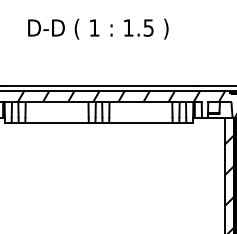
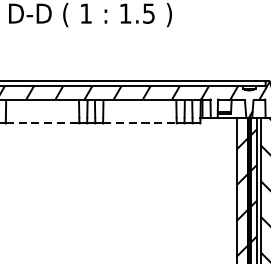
line: (57, 122) -> (43, 123), solid -> dashed
line: (140, 122) -> (139, 123), solid -> dashed

